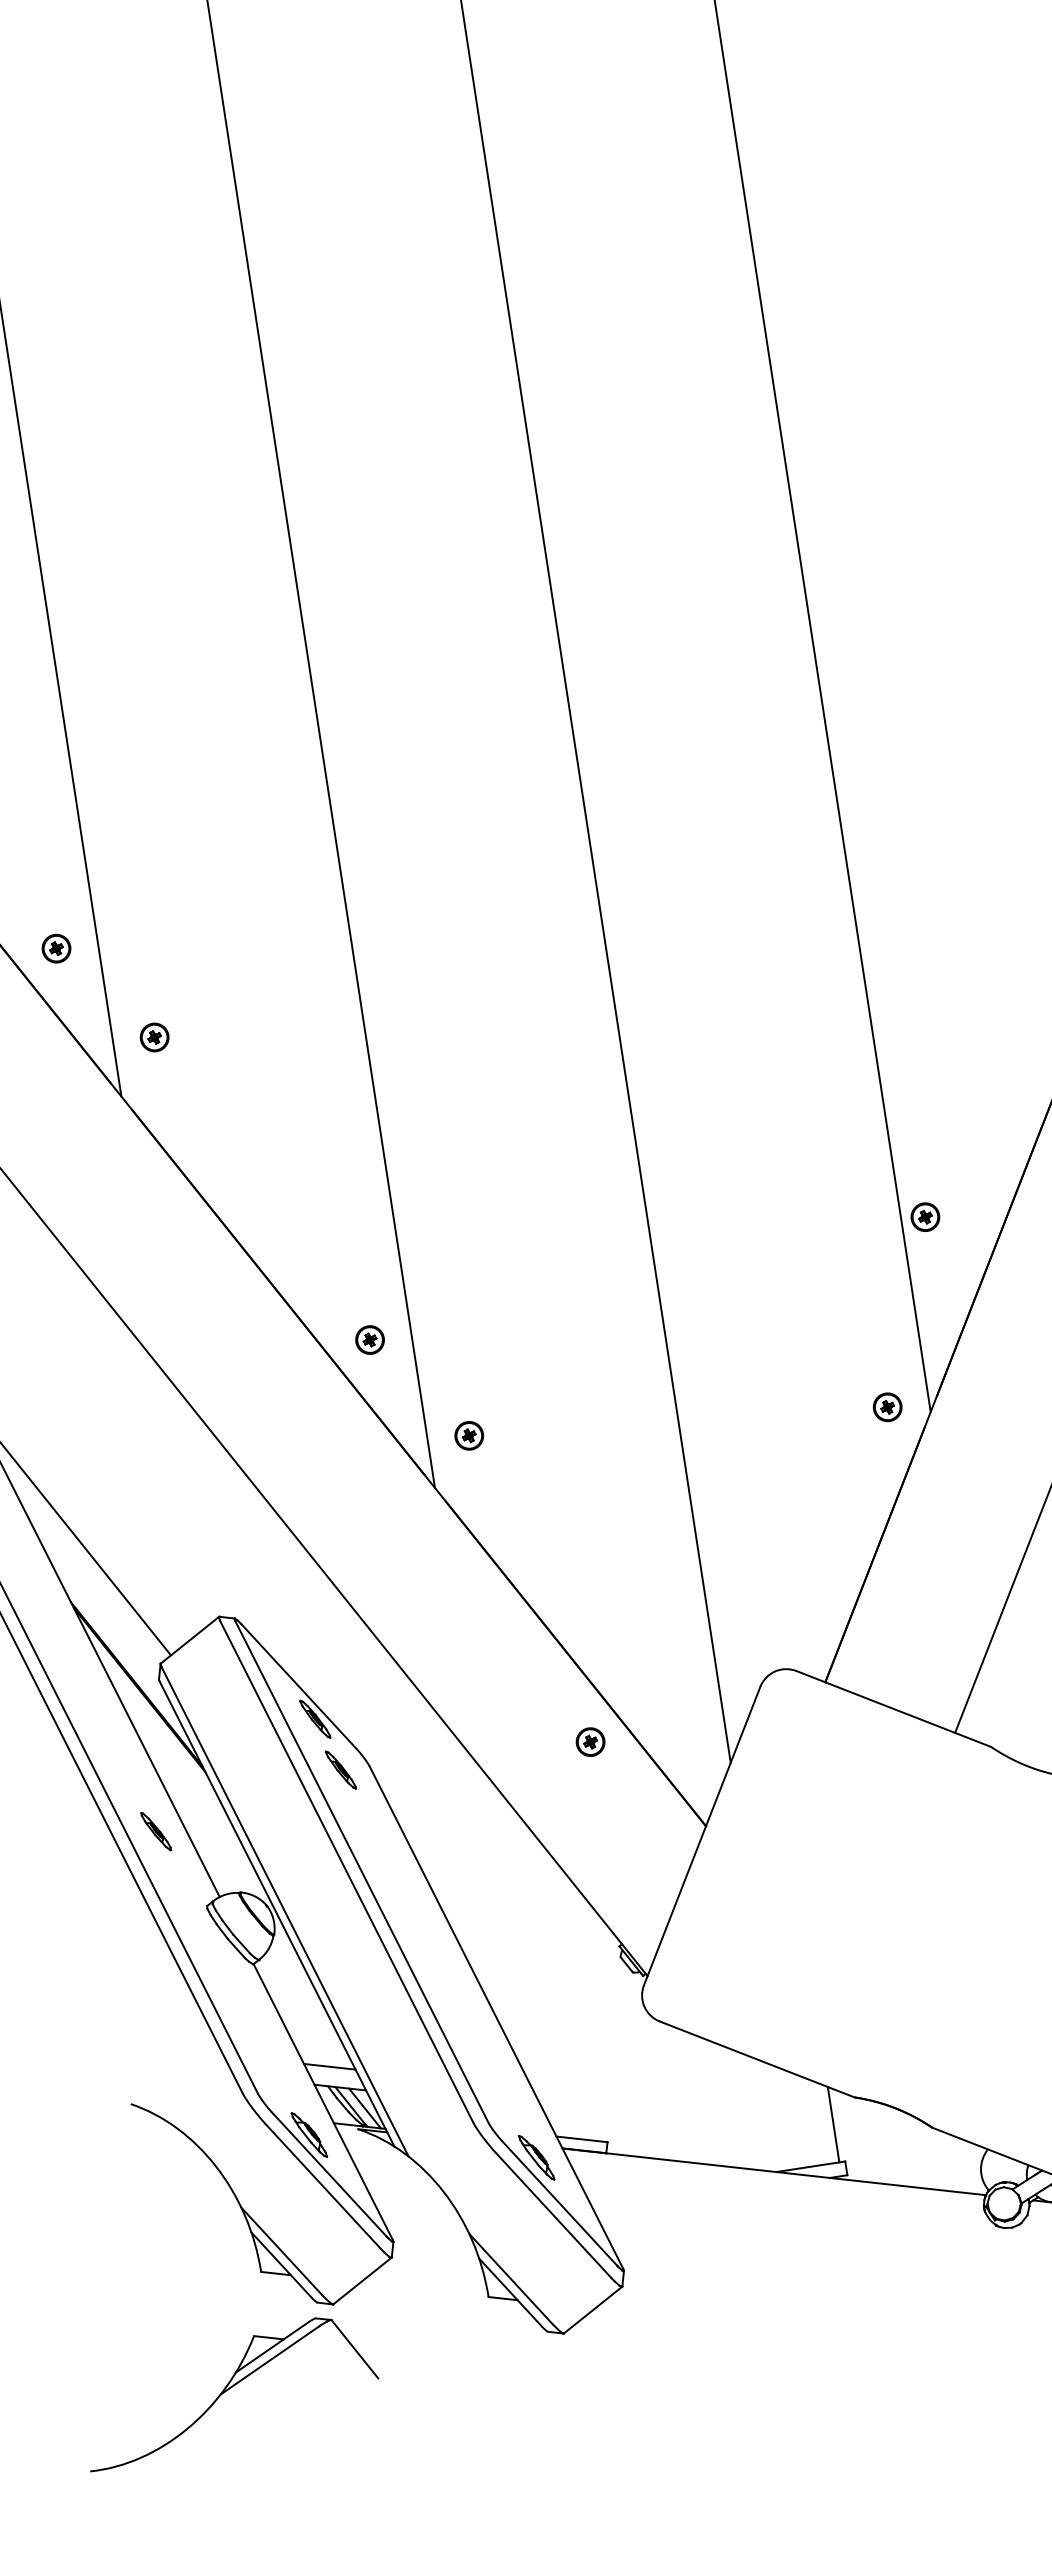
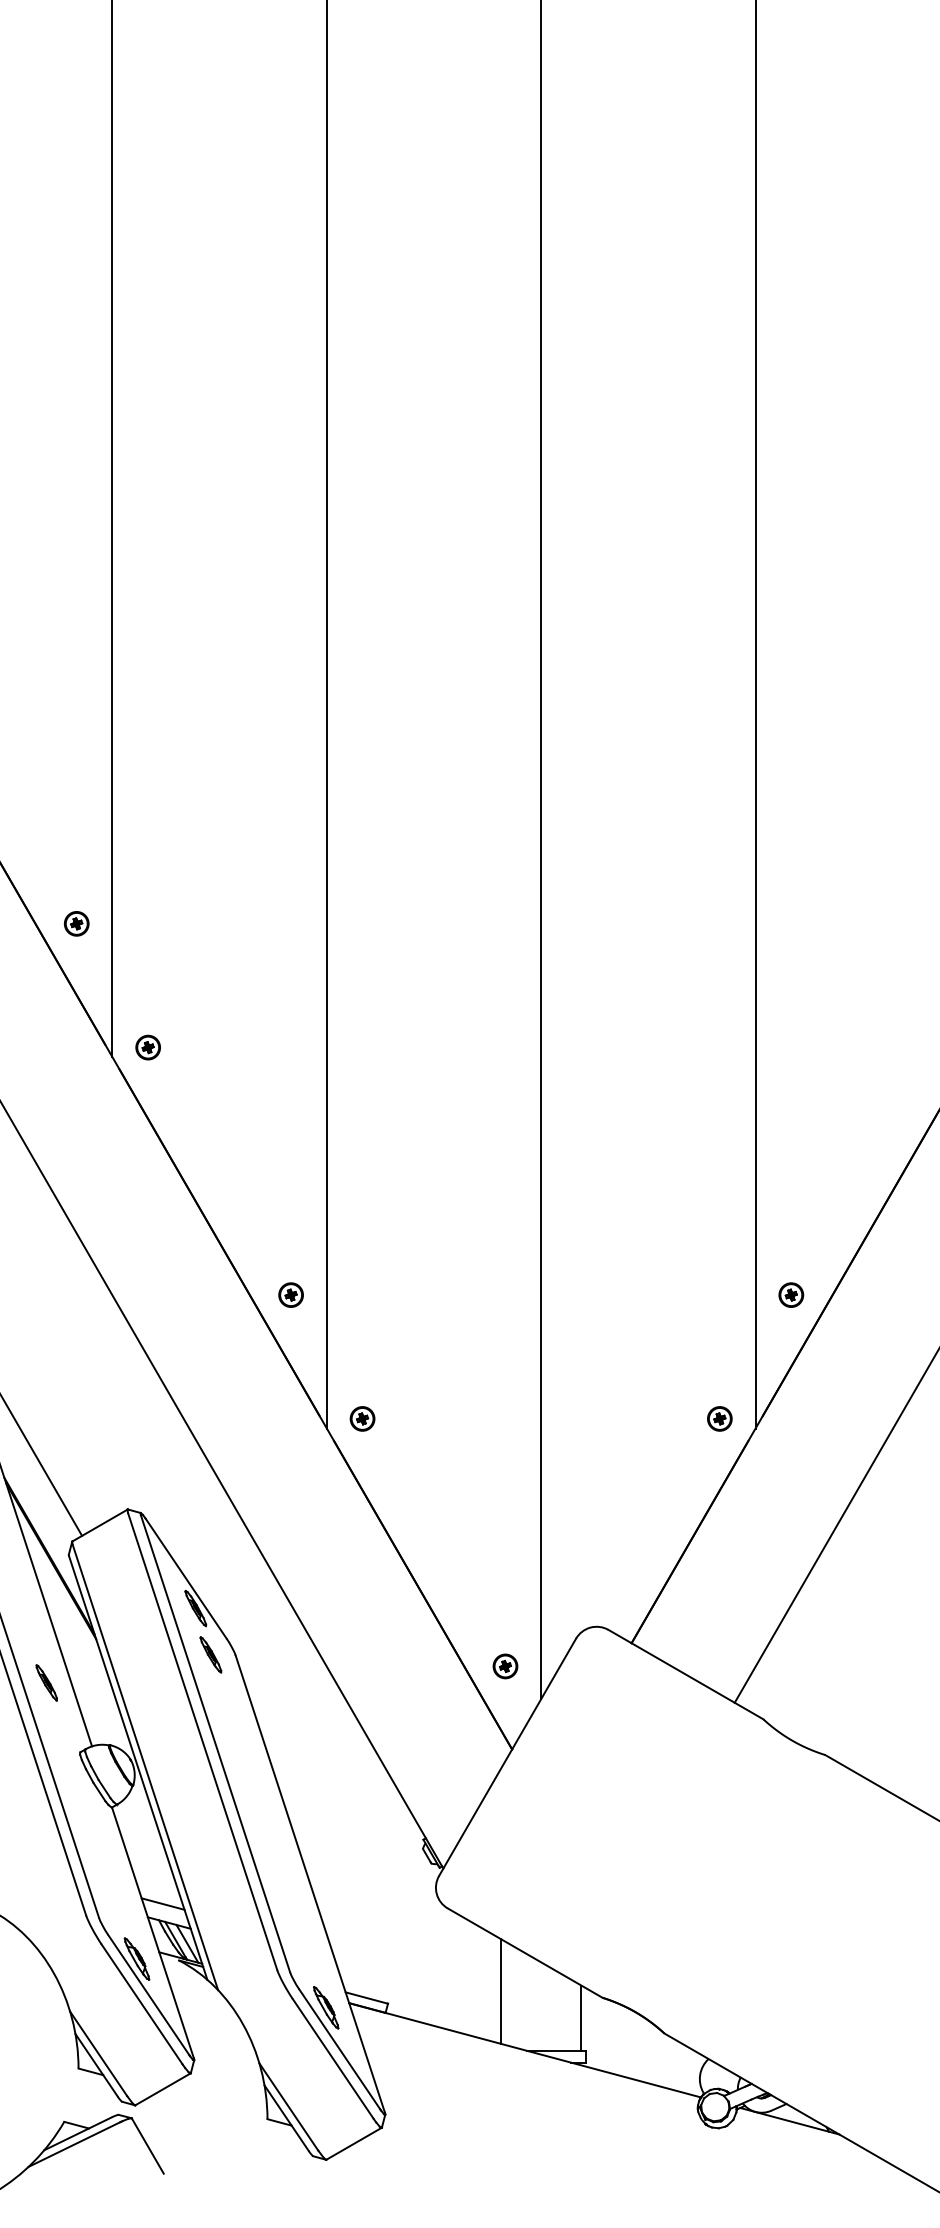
part: (153, 1037) -> (147, 1047), moved
part: (925, 1216) -> (791, 1294), moved
part: (469, 1435) -> (362, 1418), moved
part: (590, 1742) -> (505, 1666), moved
line: (736, 2107) -> (501, 1991), added

